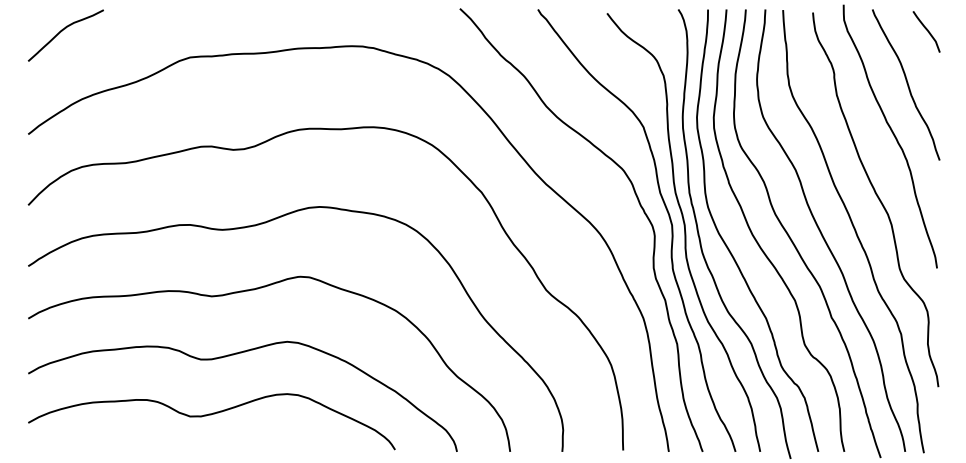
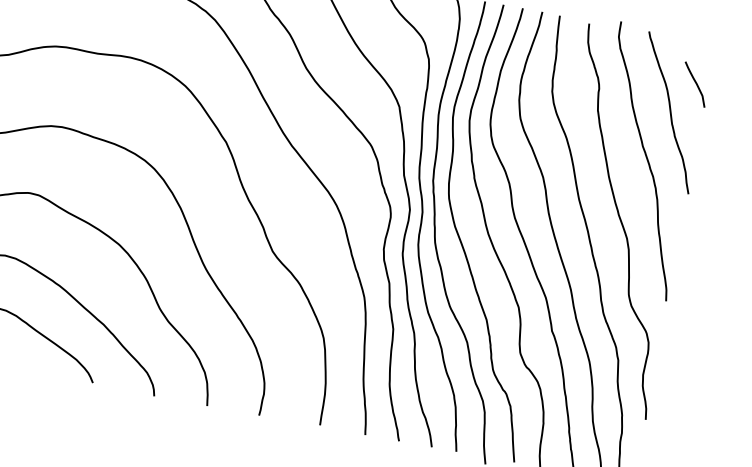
curve: (926, 30) -> (695, 83), moved

